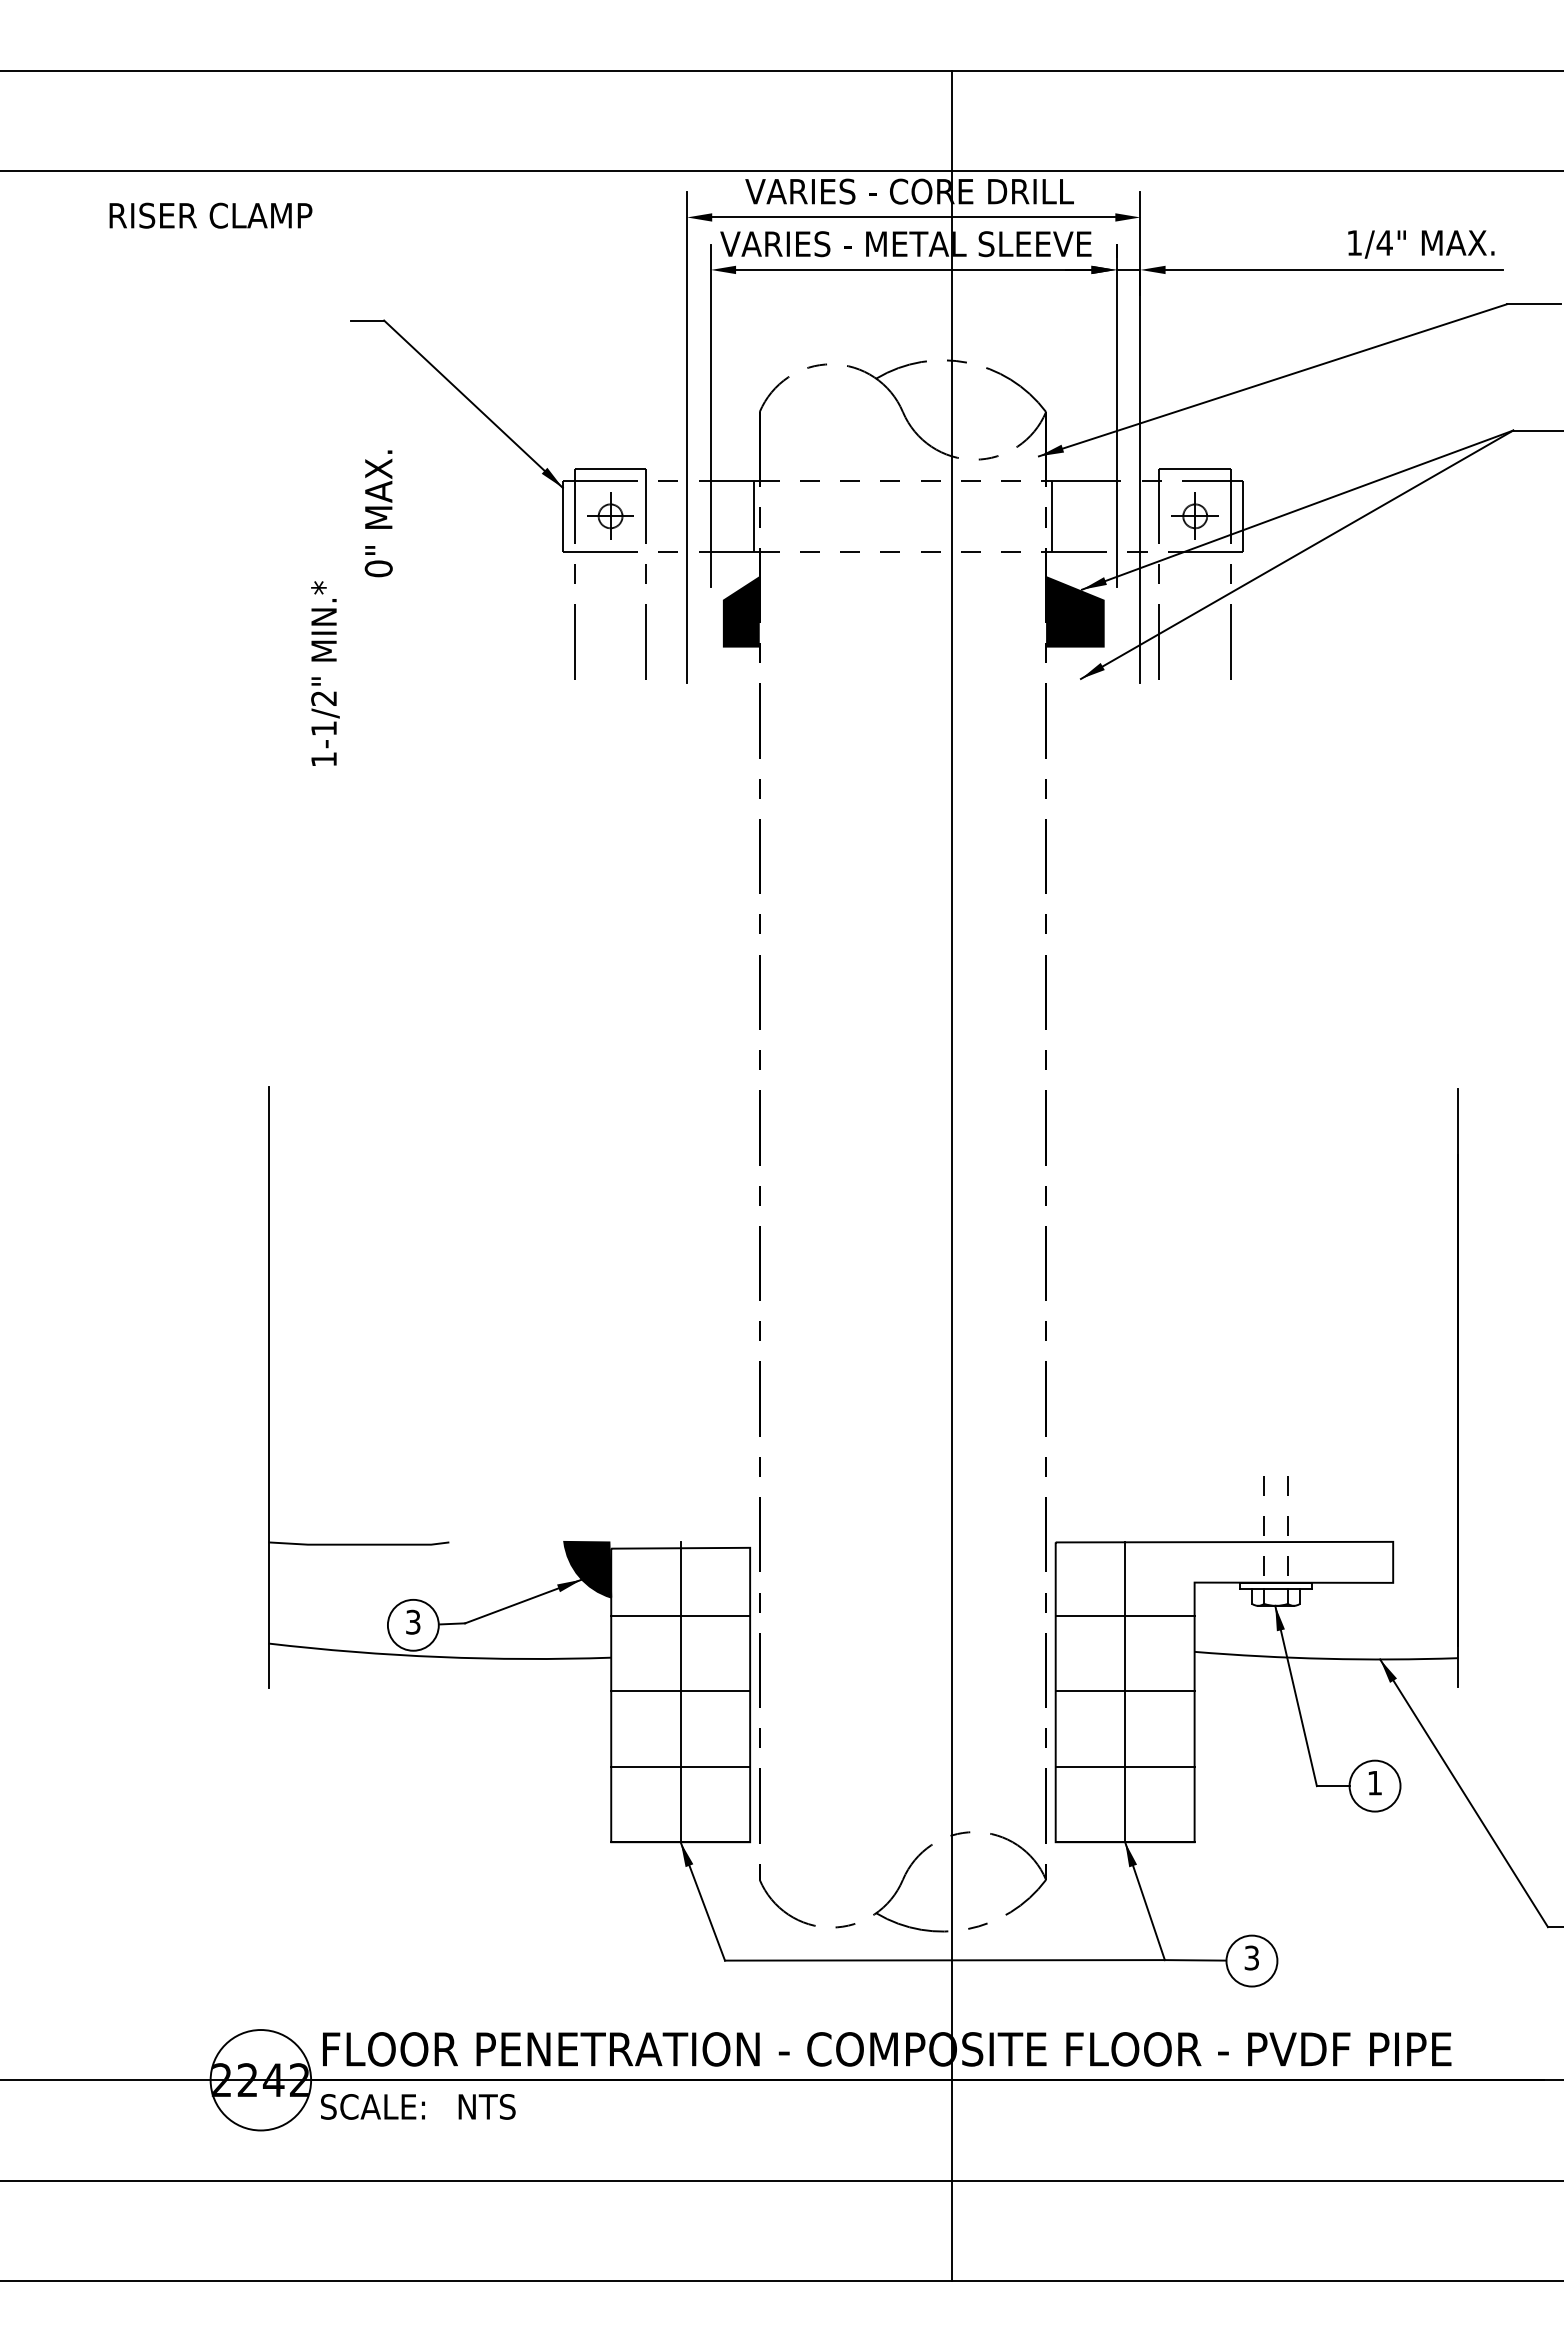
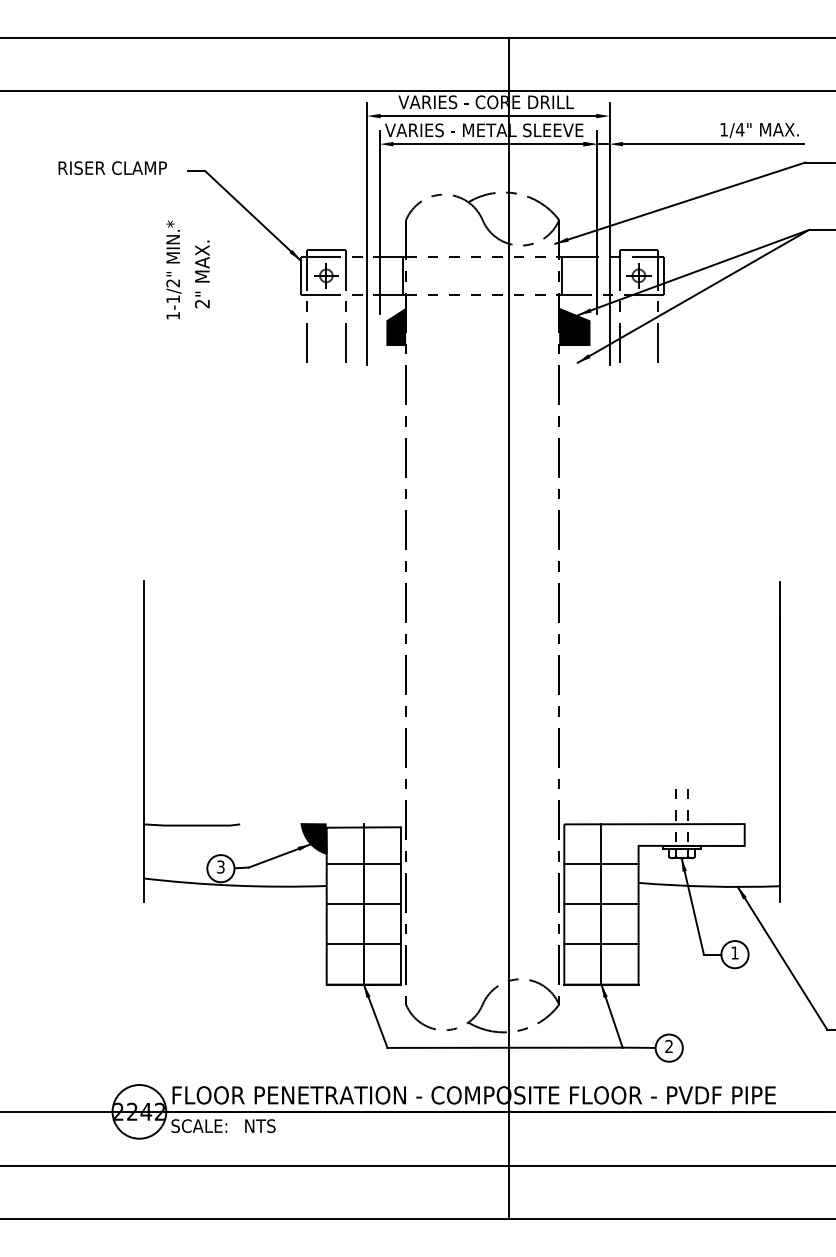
text: (210, 216) -> (112, 168), moved
text: (378, 568) -> (202, 303), 0" -> 2"
text: (324, 672) -> (173, 269), moved
text: (1250, 1957) -> (668, 1046), 3 -> 2

